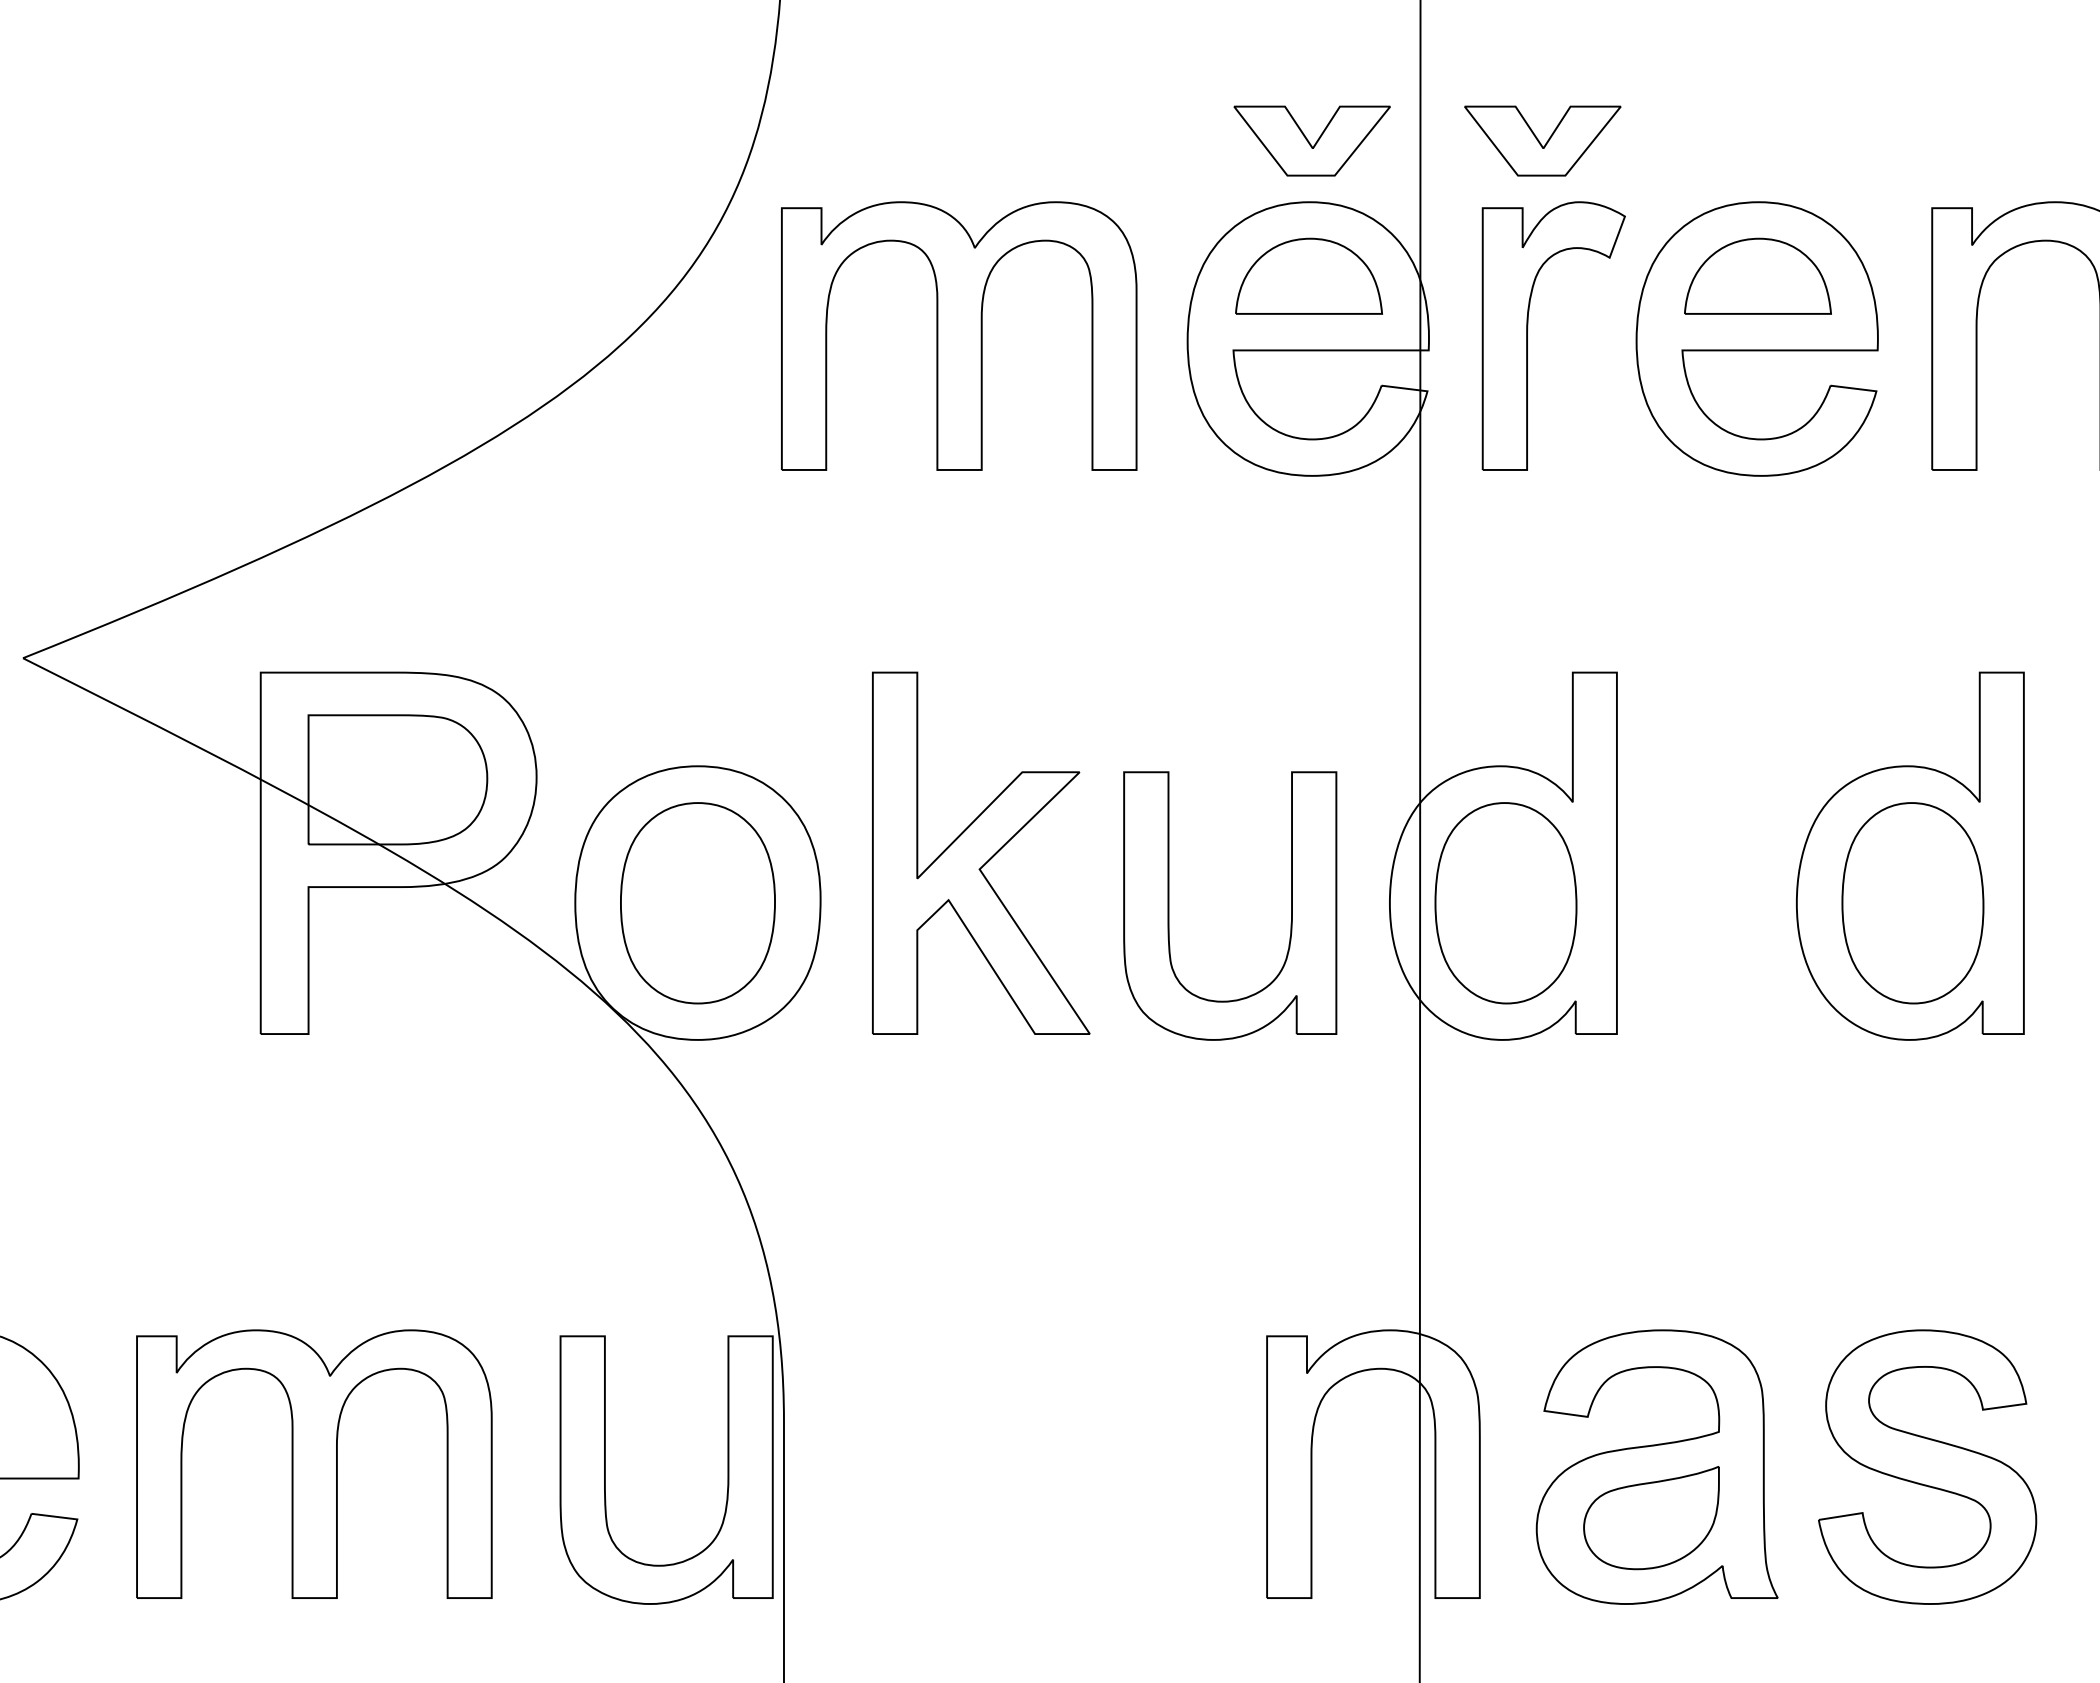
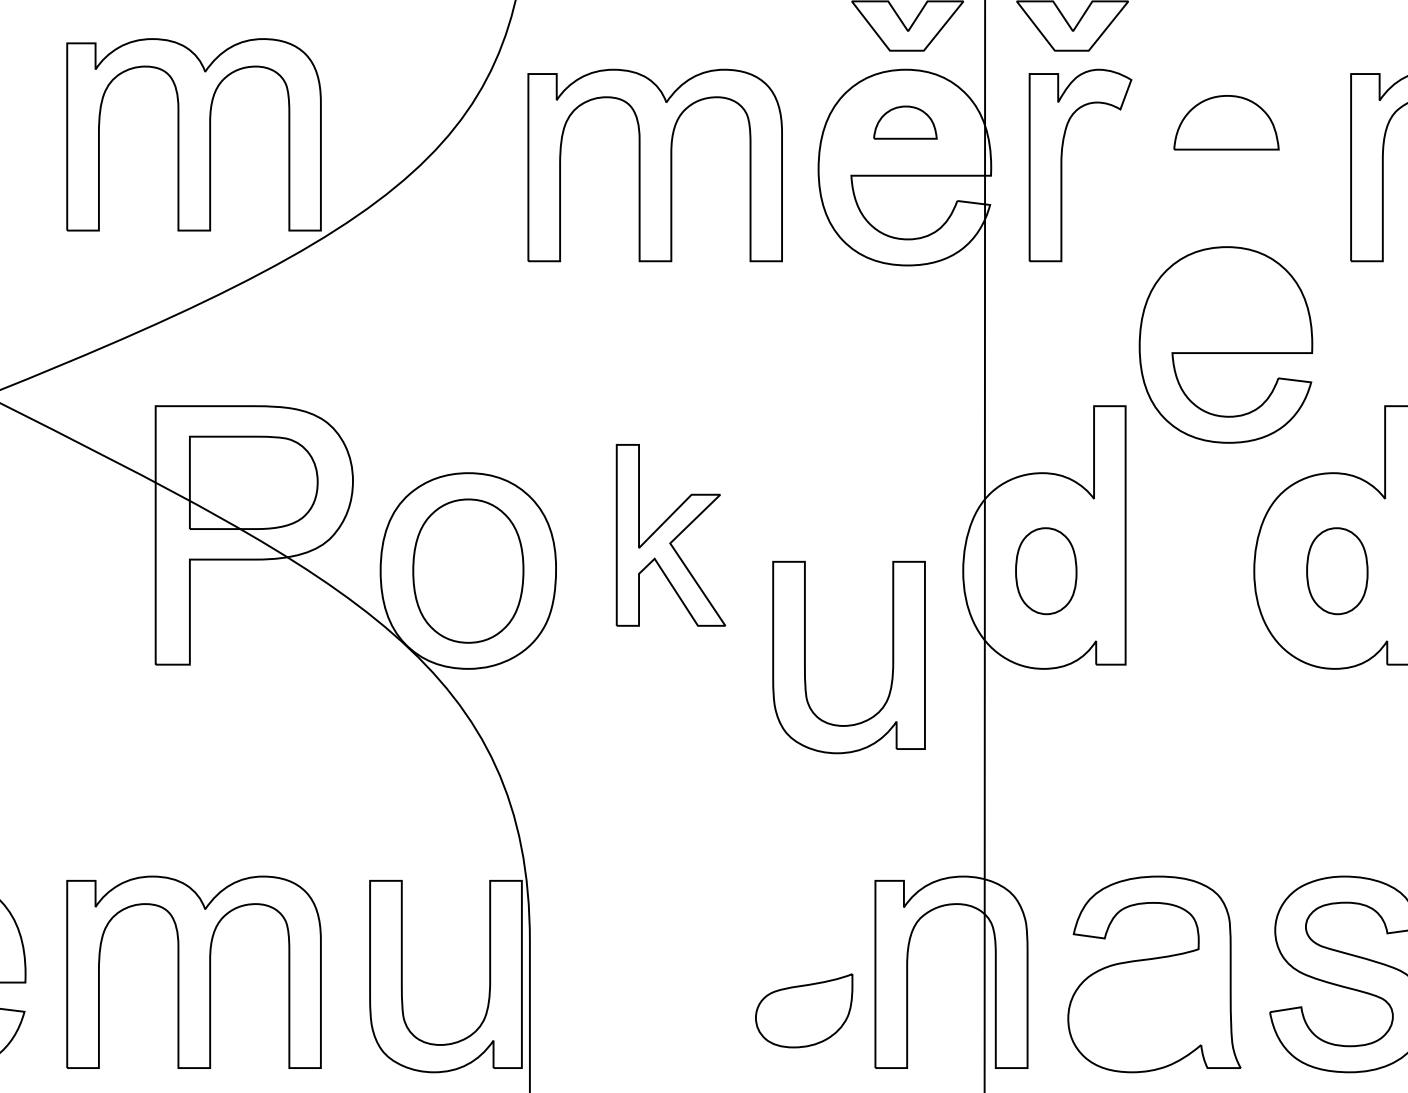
part: (1308, 275) -> (905, 122), size x0.6
part: (314, 292) -> (194, 134), added
part: (1756, 338) -> (1225, 344), moved
part: (981, 852) -> (671, 534), size x0.7
part: (1505, 903) -> (1045, 571), size x0.6
part: (1912, 903) -> (1337, 571), size x0.6
part: (1169, 905) -> (805, 657), moved
part: (1651, 1518) -> (804, 1011), moved

